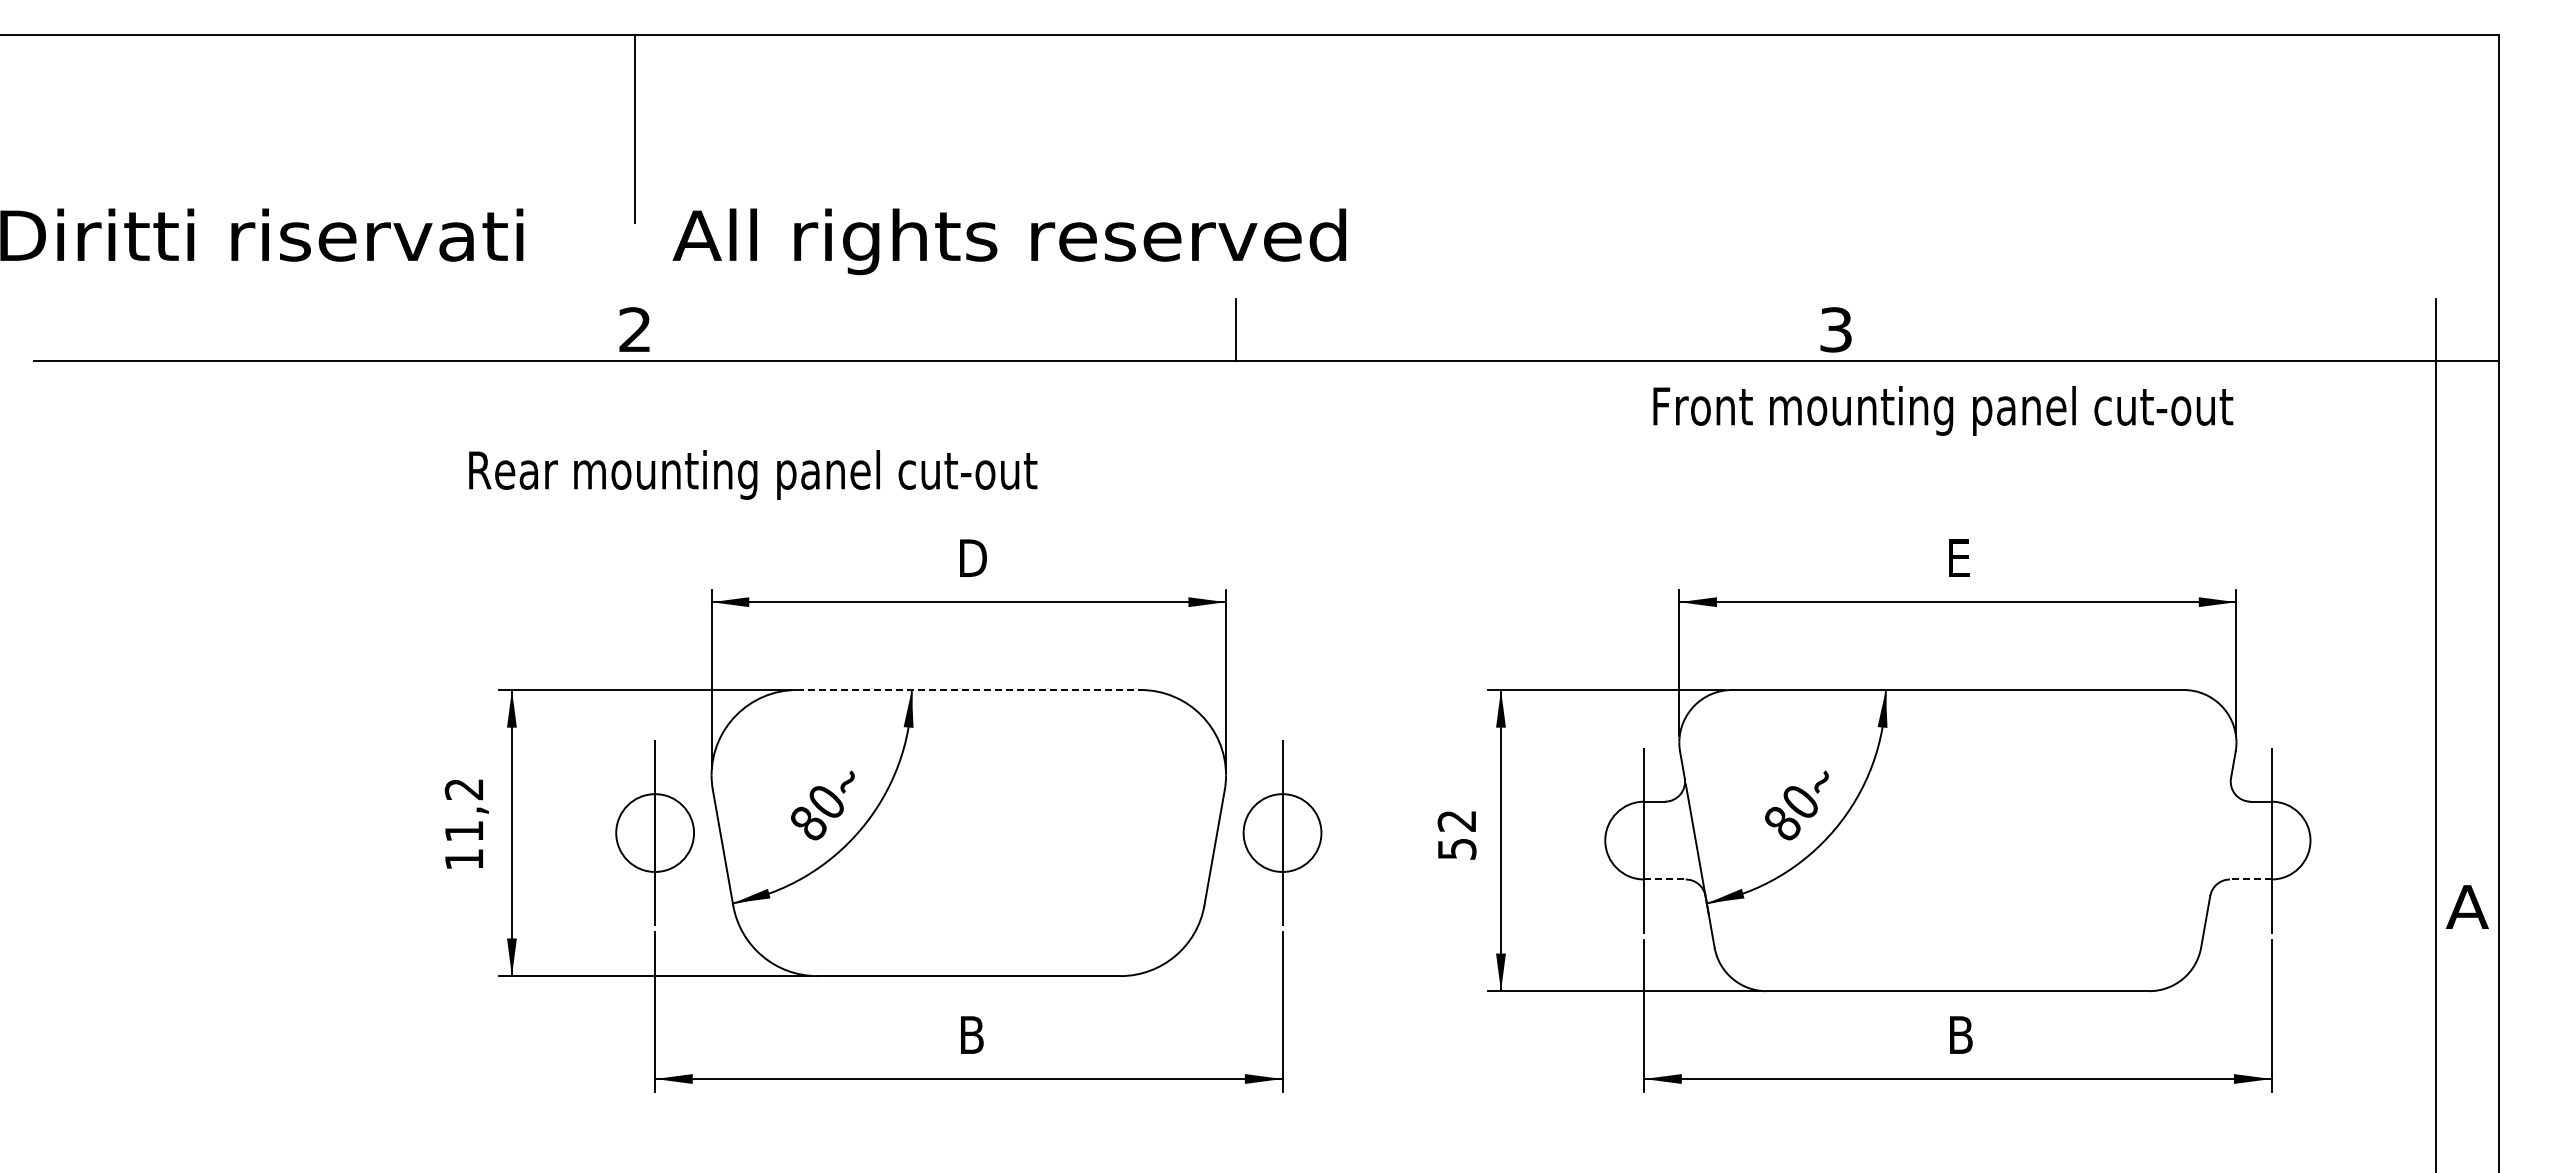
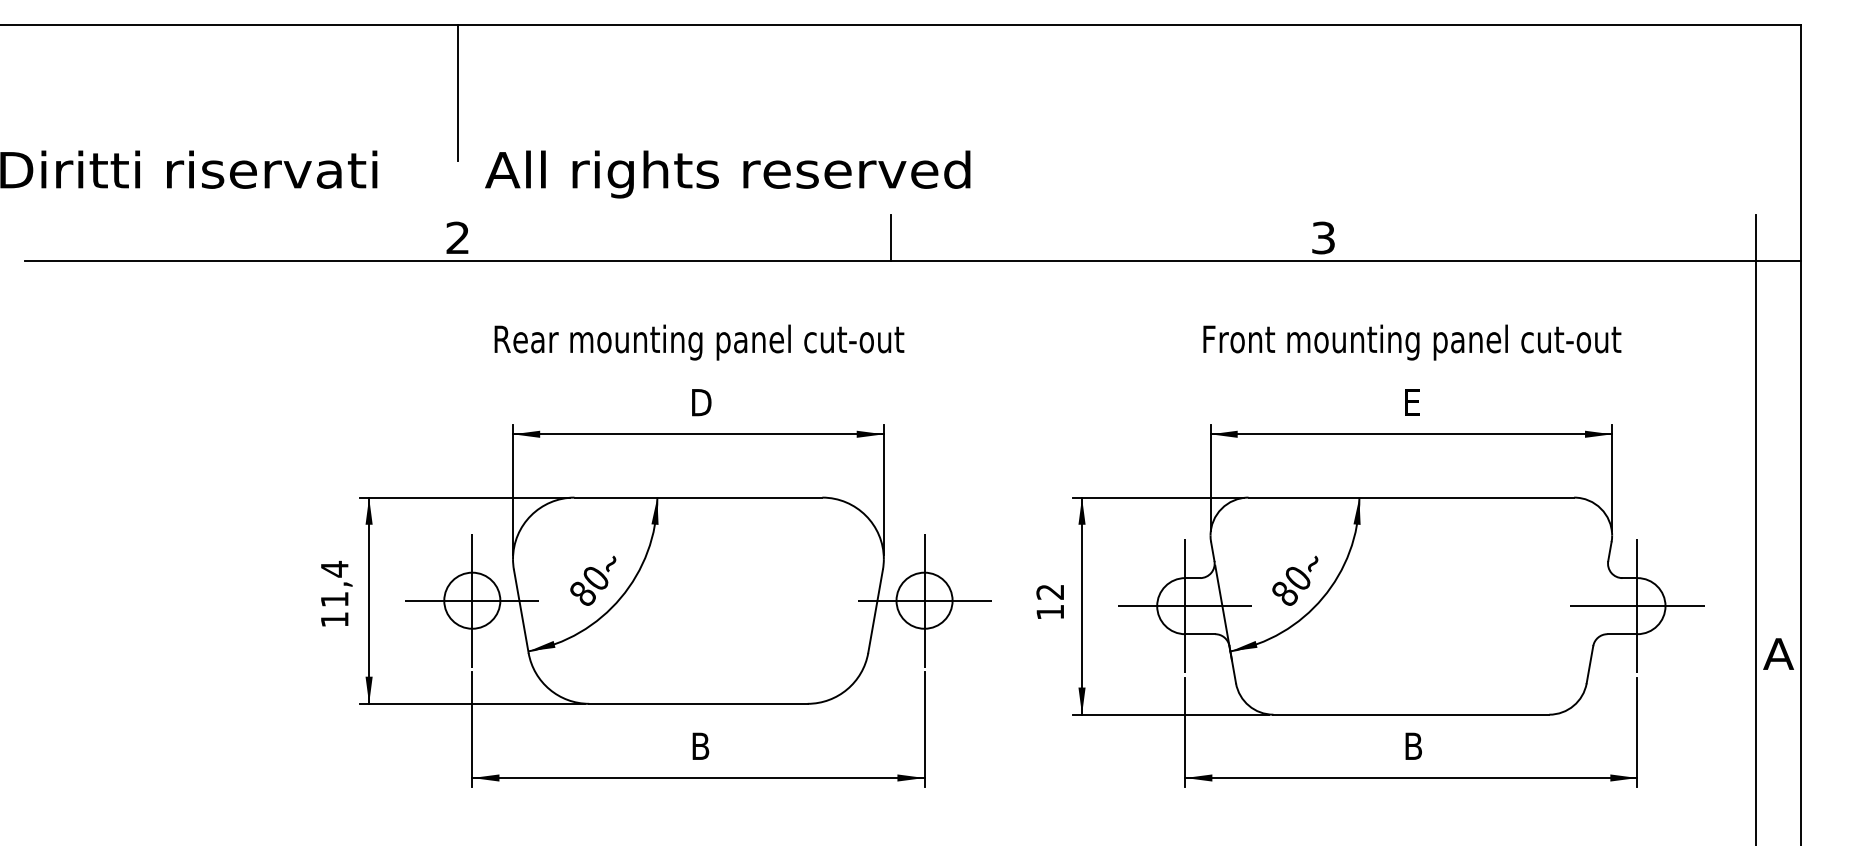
text: (1943, 410) -> (1412, 342), moved
text: (753, 474) -> (699, 342), moved
line: (968, 690) -> (698, 497), dashed -> solid
text: (463, 789) -> (334, 569), 11,2 -> 11,4
line: (655, 833) -> (472, 601), added
line: (1282, 833) -> (924, 601), added
line: (1644, 840) -> (1185, 606), added
line: (2271, 840) -> (1637, 606), added
text: (1457, 849) -> (1050, 612), 52 -> 12
line: (1664, 879) -> (1199, 634), dashed -> solid
line: (2250, 879) -> (1622, 634), dashed -> solid

